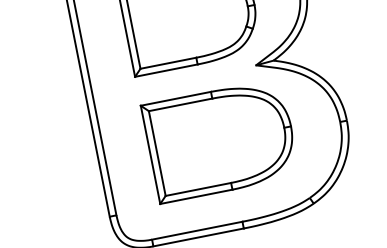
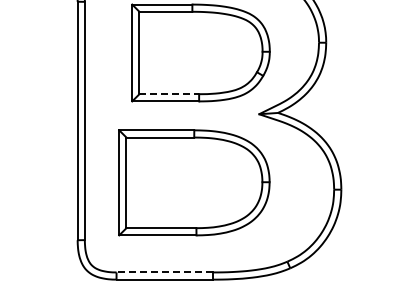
line: (168, 63) -> (169, 94), solid -> dashed
part: (220, 140) -> (194, 182), moved
line: (196, 230) -> (164, 272), solid -> dashed

